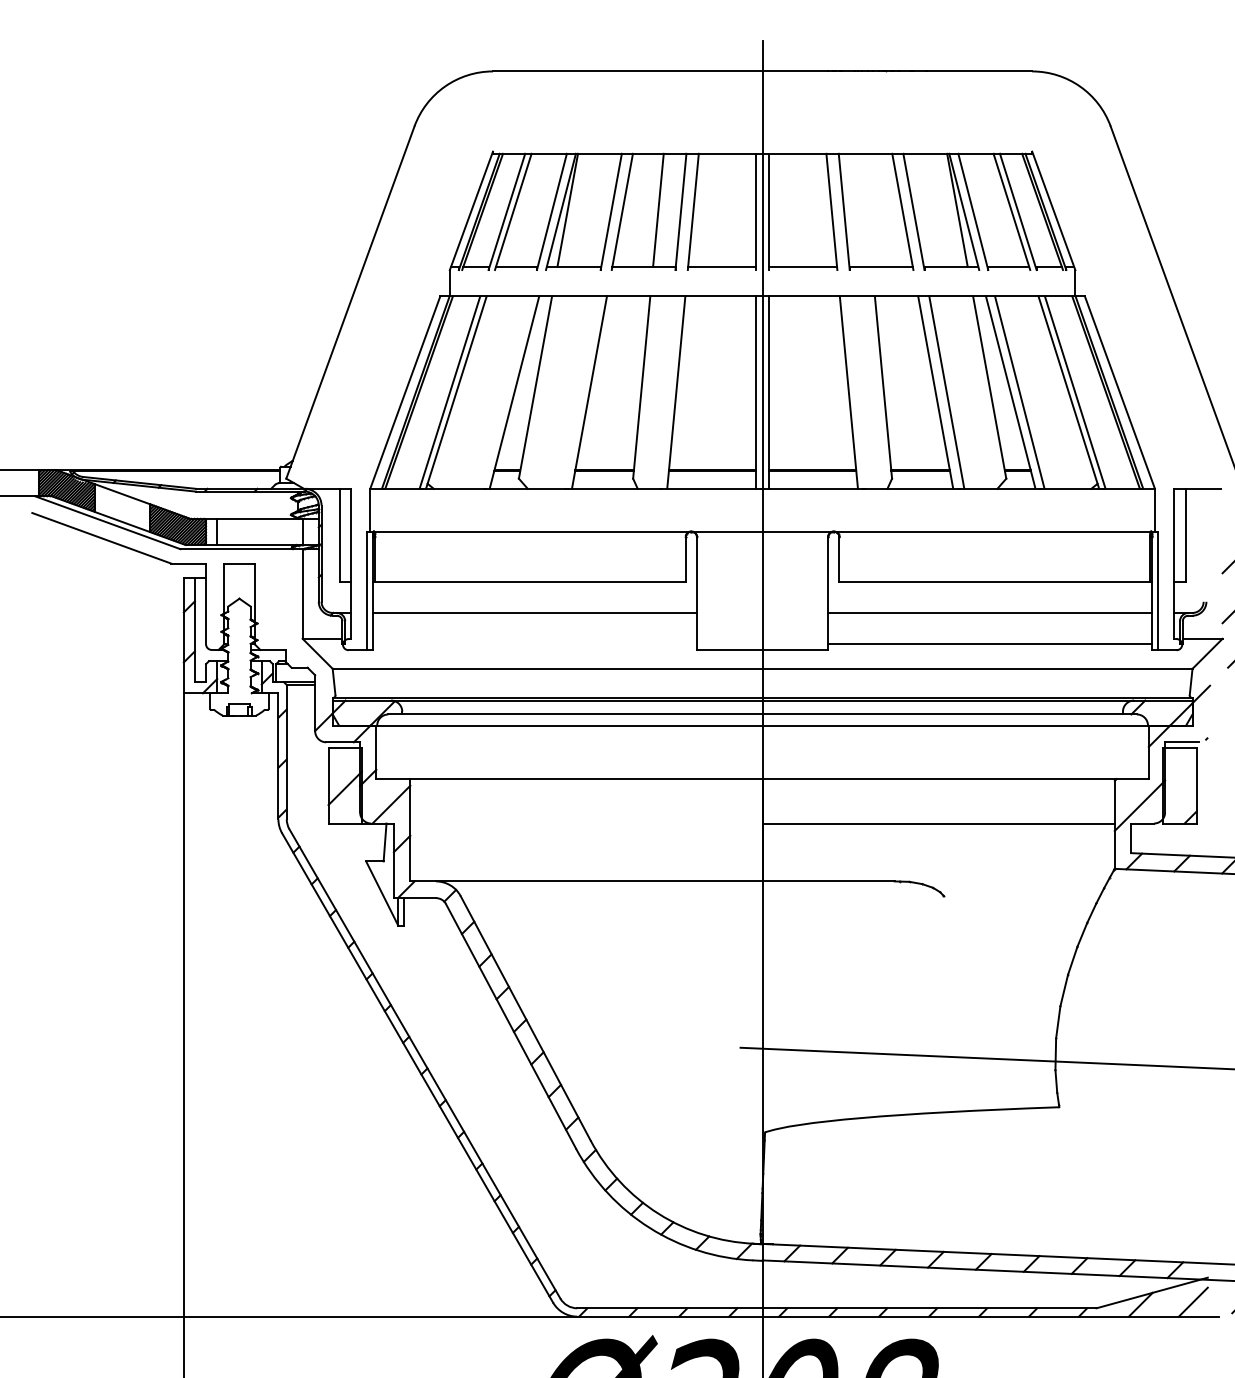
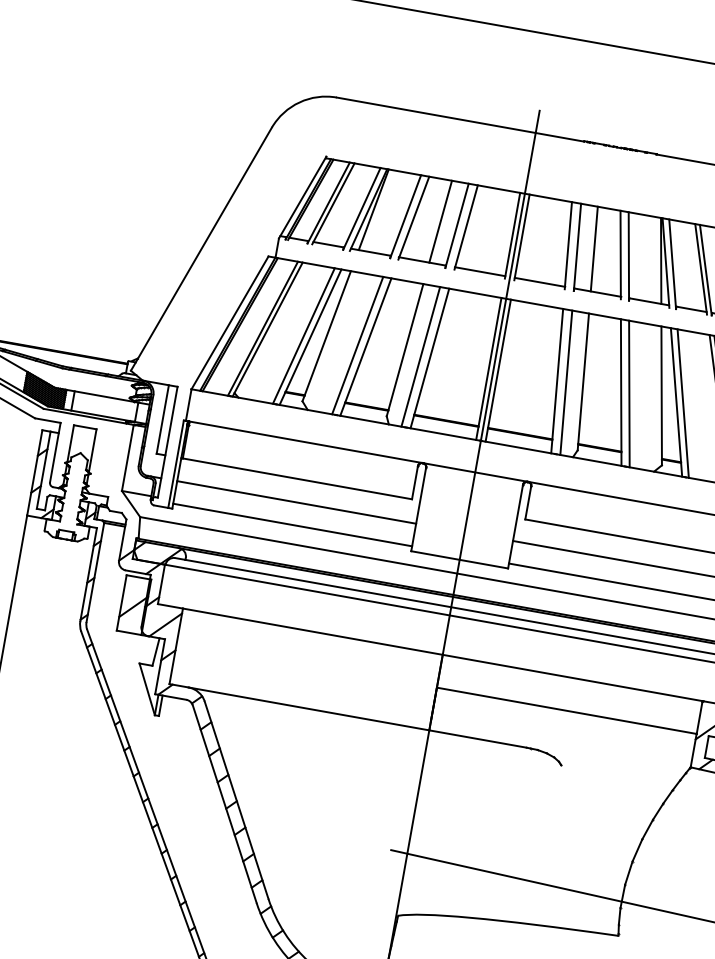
line: (866, 209) -> (594, 248), added
line: (505, 392) -> (303, 336), added
line: (577, 392) -> (357, 345), added
line: (663, 392) -> (420, 356), added
line: (861, 392) -> (566, 382), added
line: (534, 643) -> (292, 524), added

